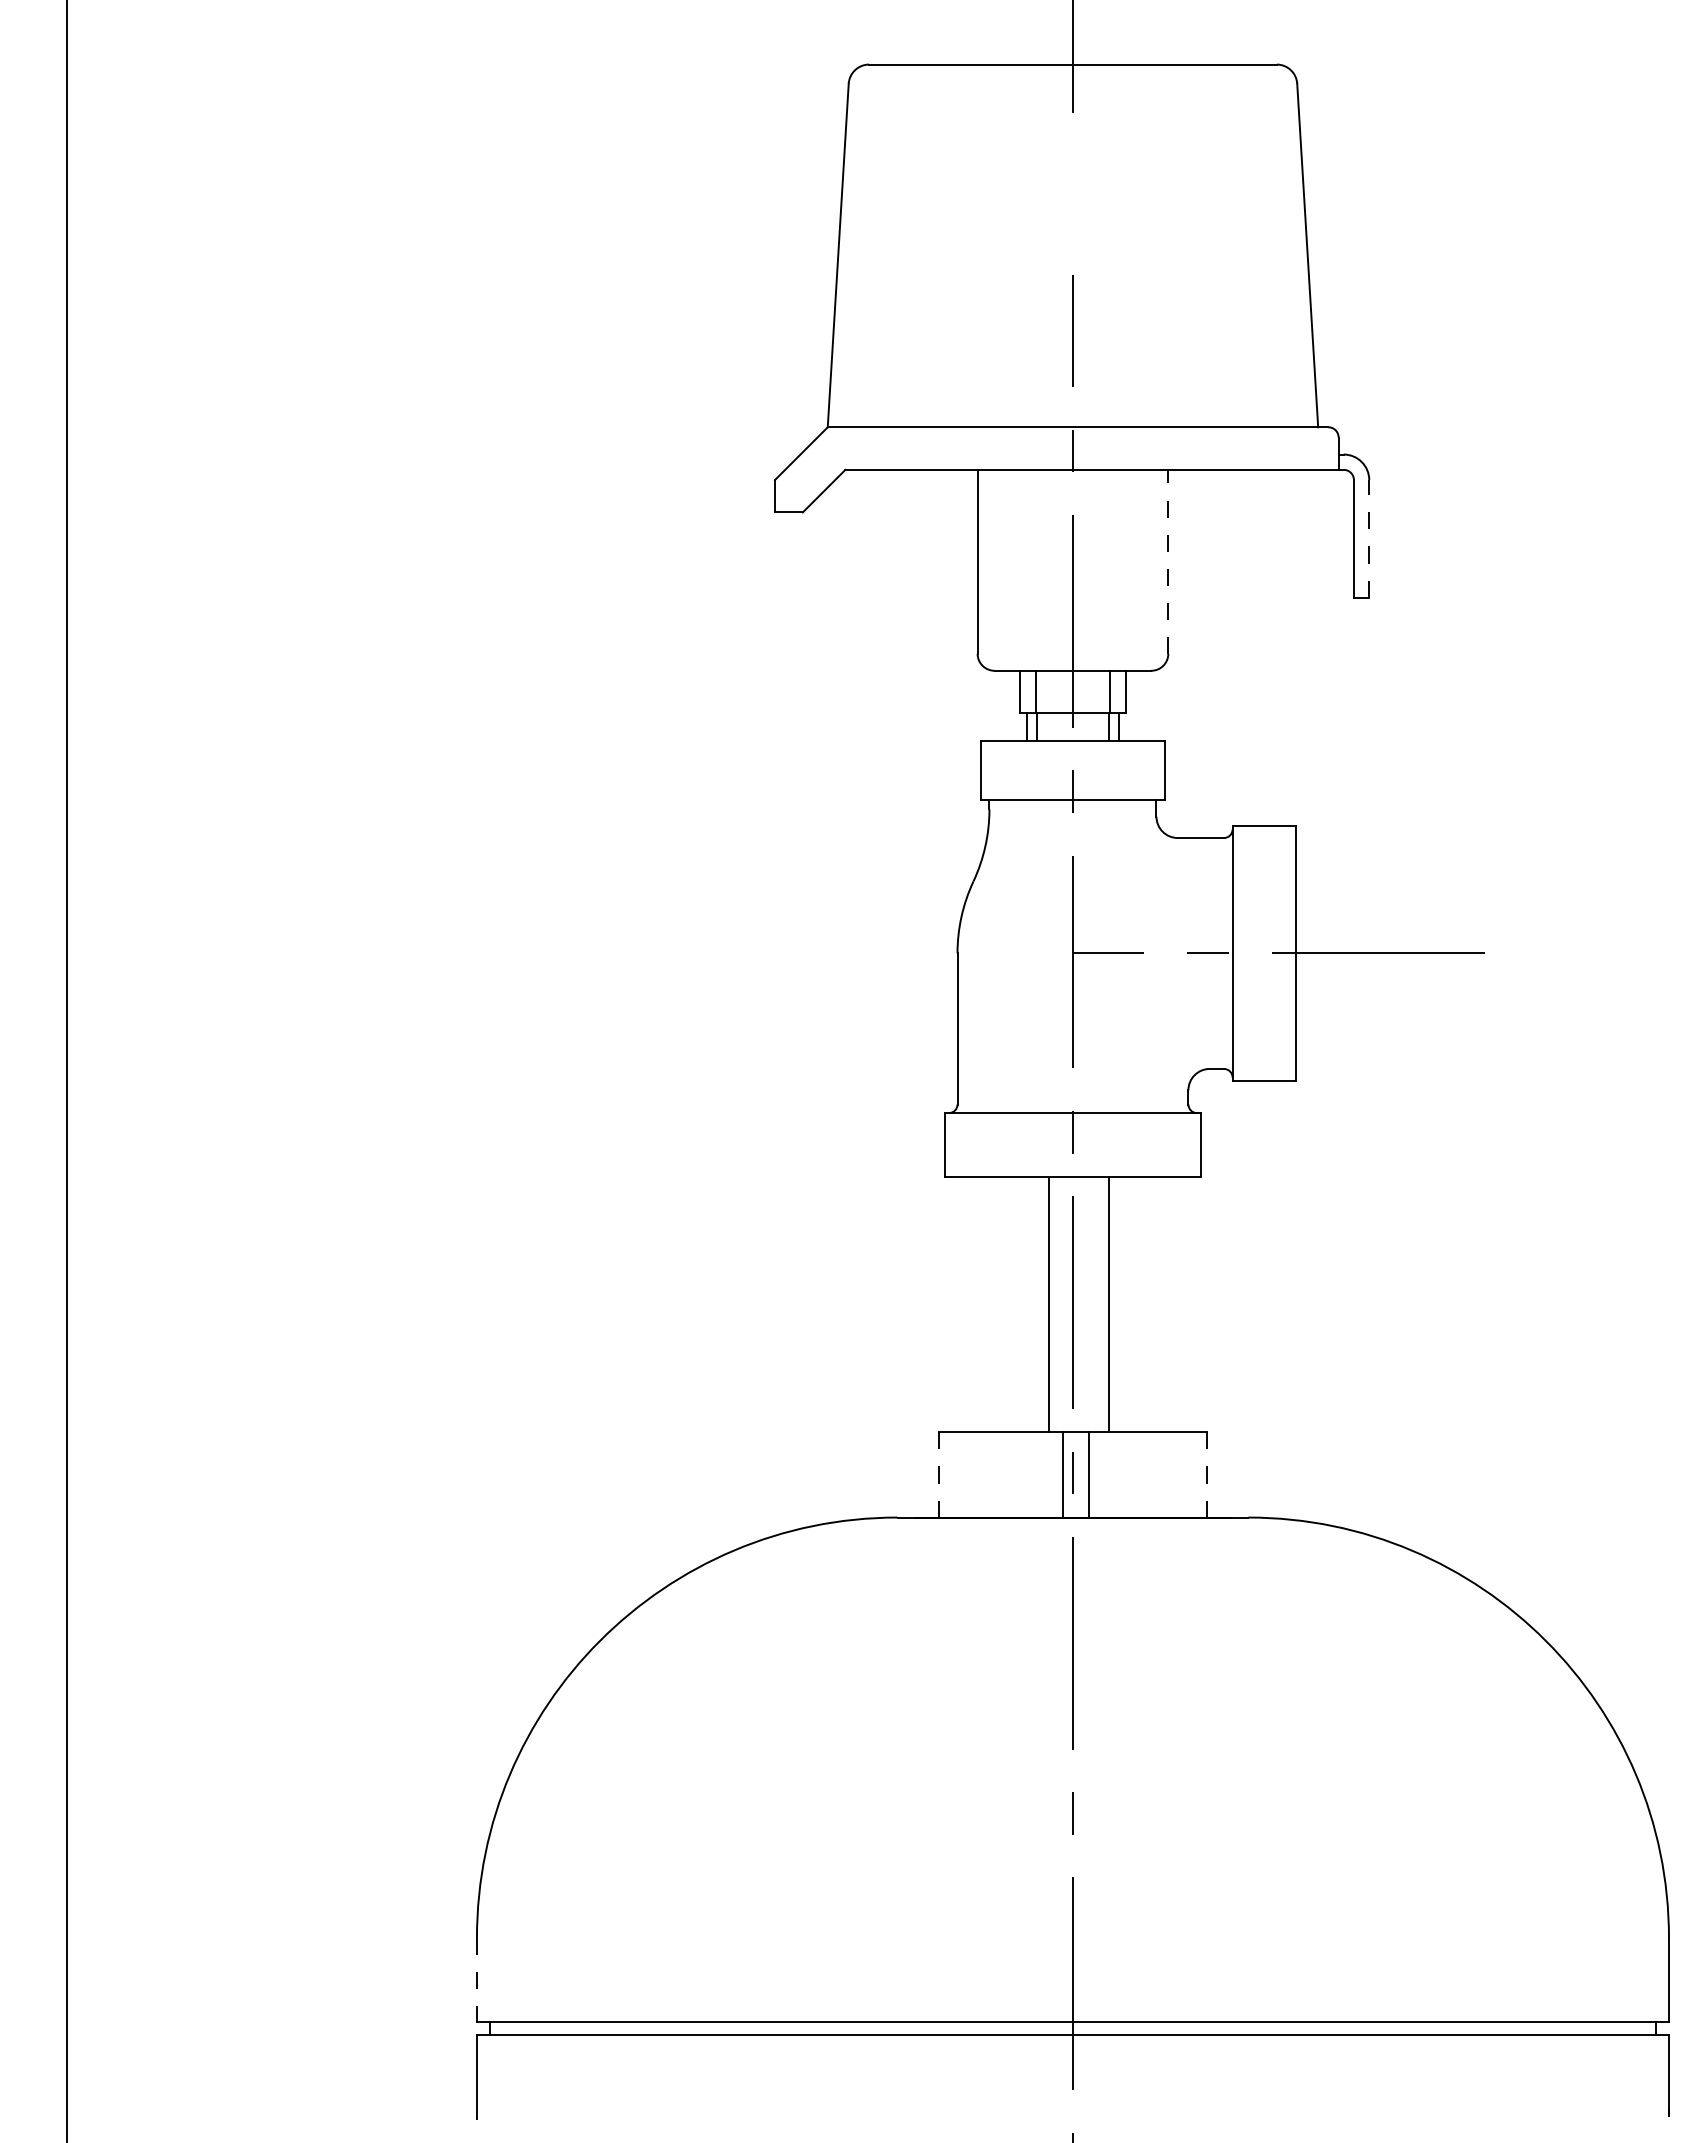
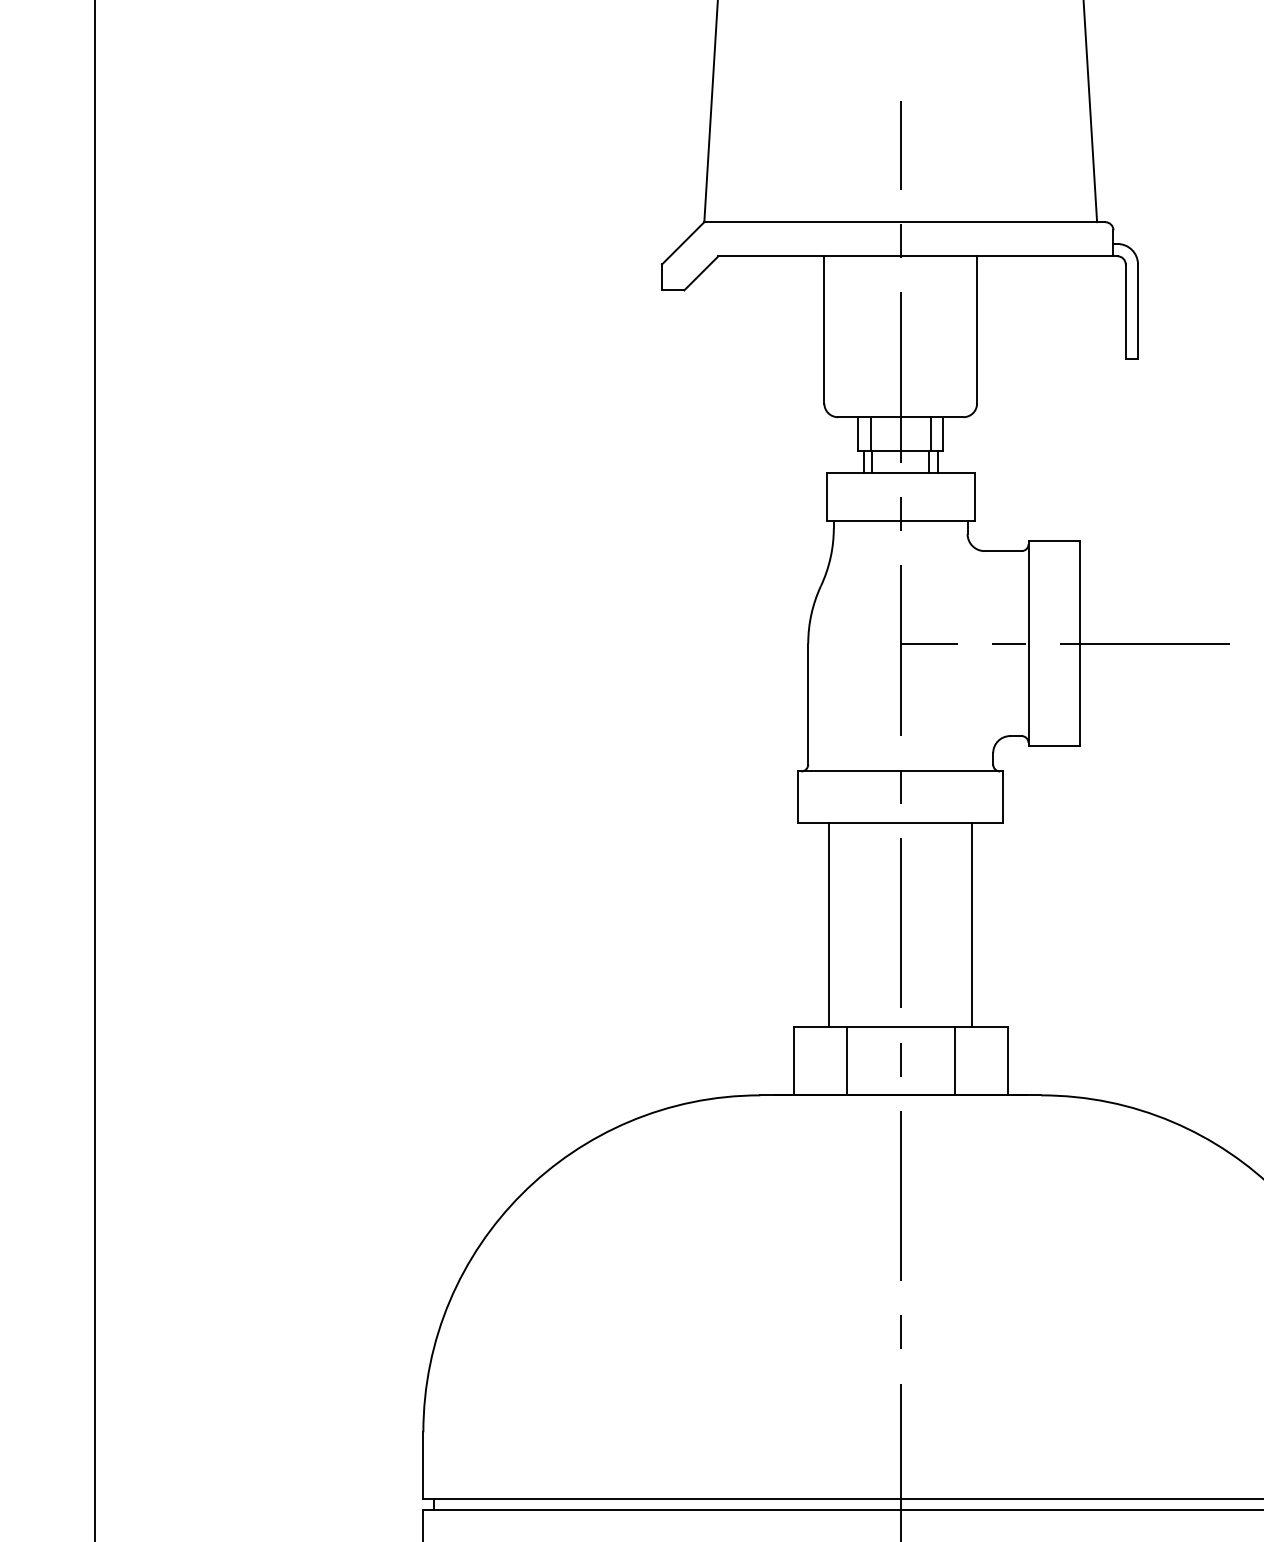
line: (1369, 538) -> (1138, 311), dashed -> solid
line: (1168, 561) -> (977, 329), dashed -> solid
line: (1048, 1304) -> (829, 924), moved
line: (1109, 1304) -> (972, 924), moved
line: (939, 1474) -> (793, 1060), dashed -> solid
line: (1063, 1474) -> (846, 1060), moved
line: (1088, 1474) -> (954, 1060), moved
line: (1206, 1474) -> (1007, 1060), dashed -> solid
line: (476, 1979) -> (423, 1465), dashed -> solid

